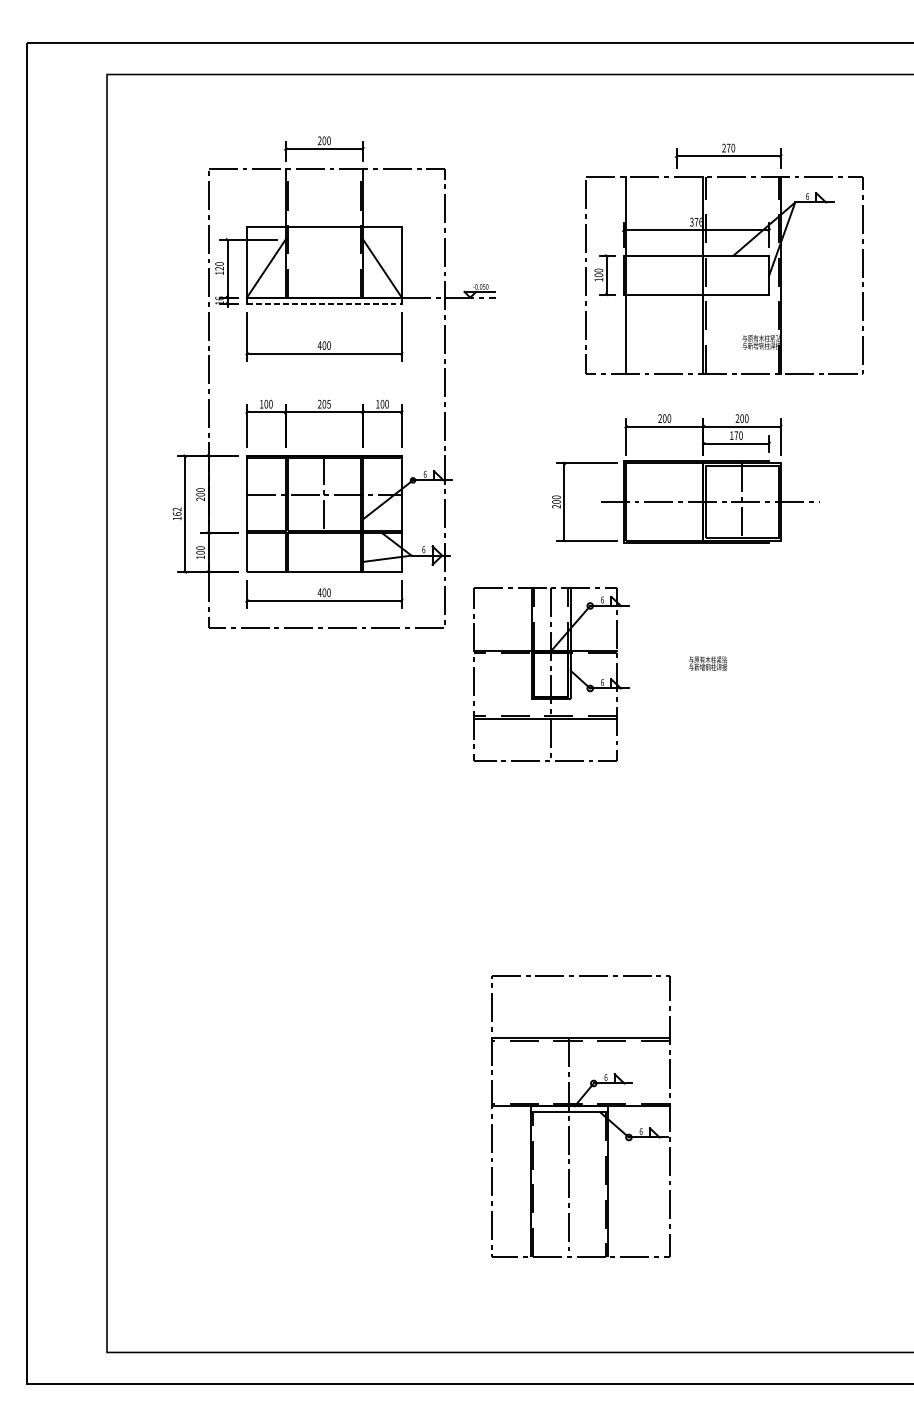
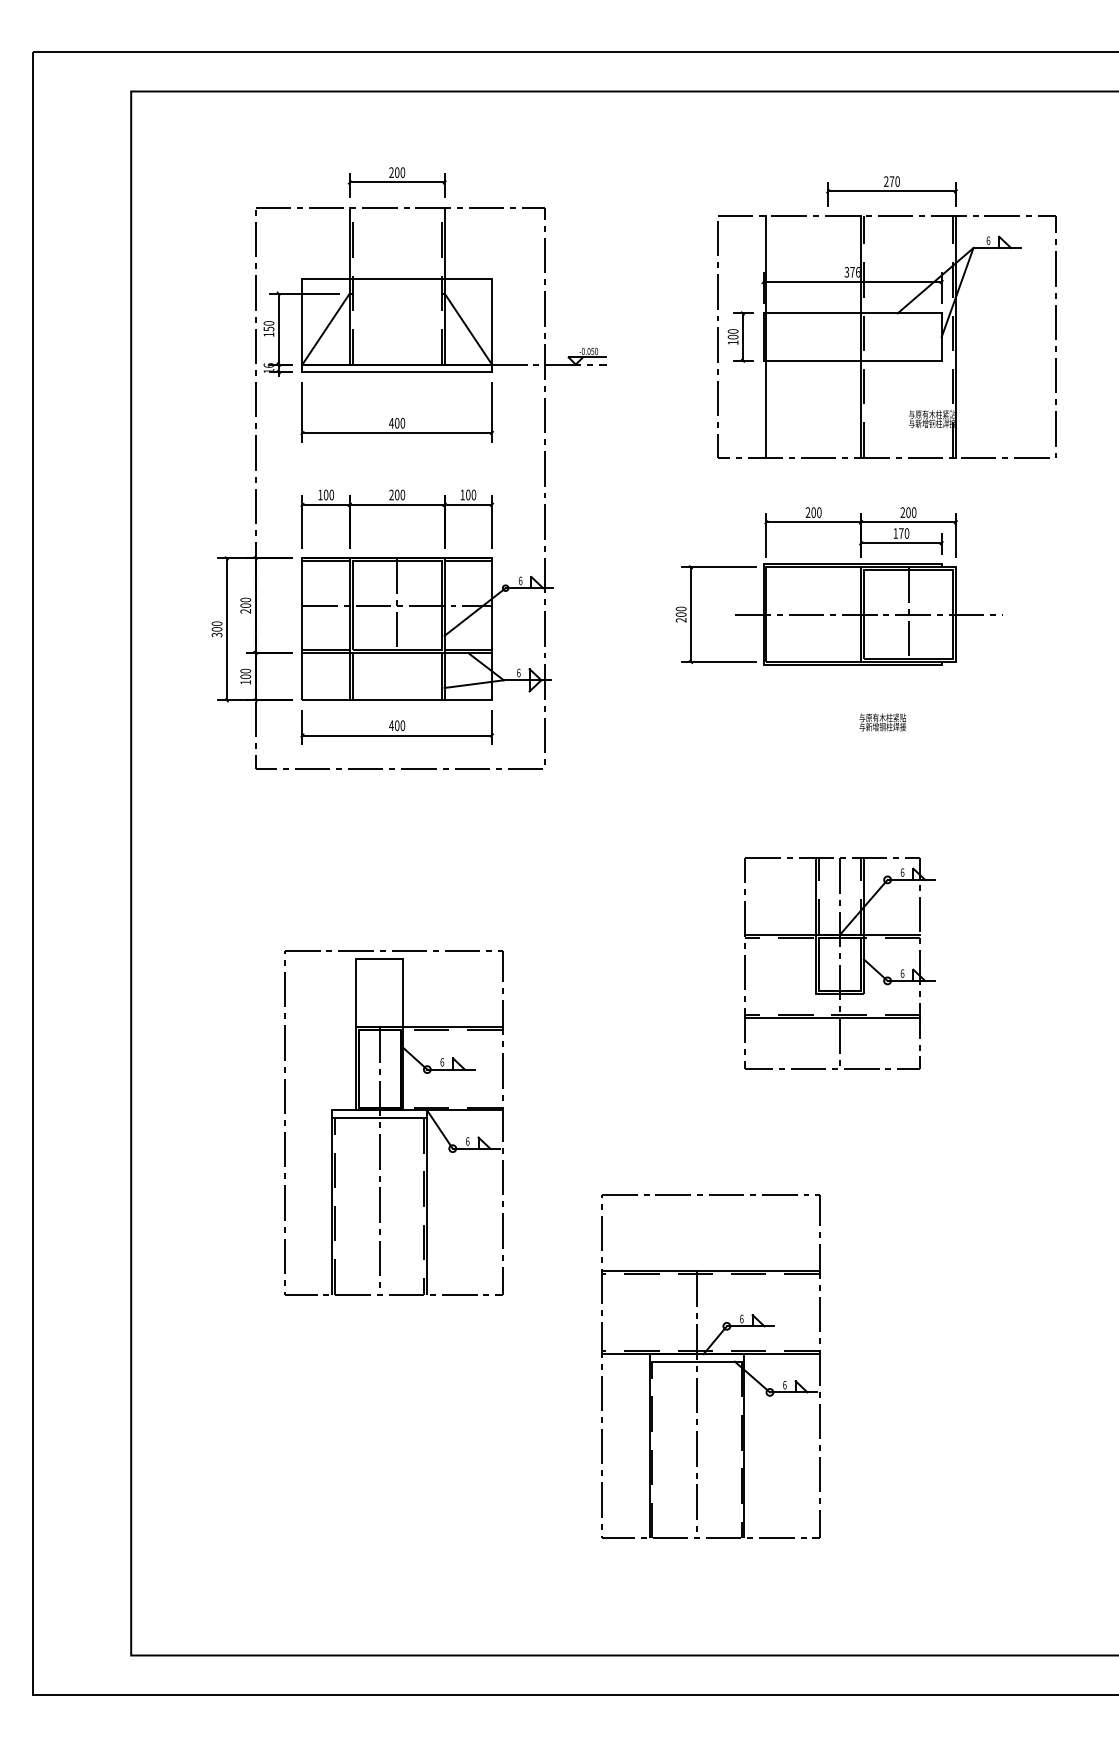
text: (219, 268) -> (268, 328), 120 -> 150
line: (324, 304) -> (397, 372), dashed -> solid
text: (328, 403) -> (402, 494), 205 -> 200
text: (176, 514) -> (216, 629), 162 -> 300
text: (707, 663) -> (882, 722), moved
part: (550, 674) -> (839, 963), moved
part: (321, 916) -> (393, 1122), added

